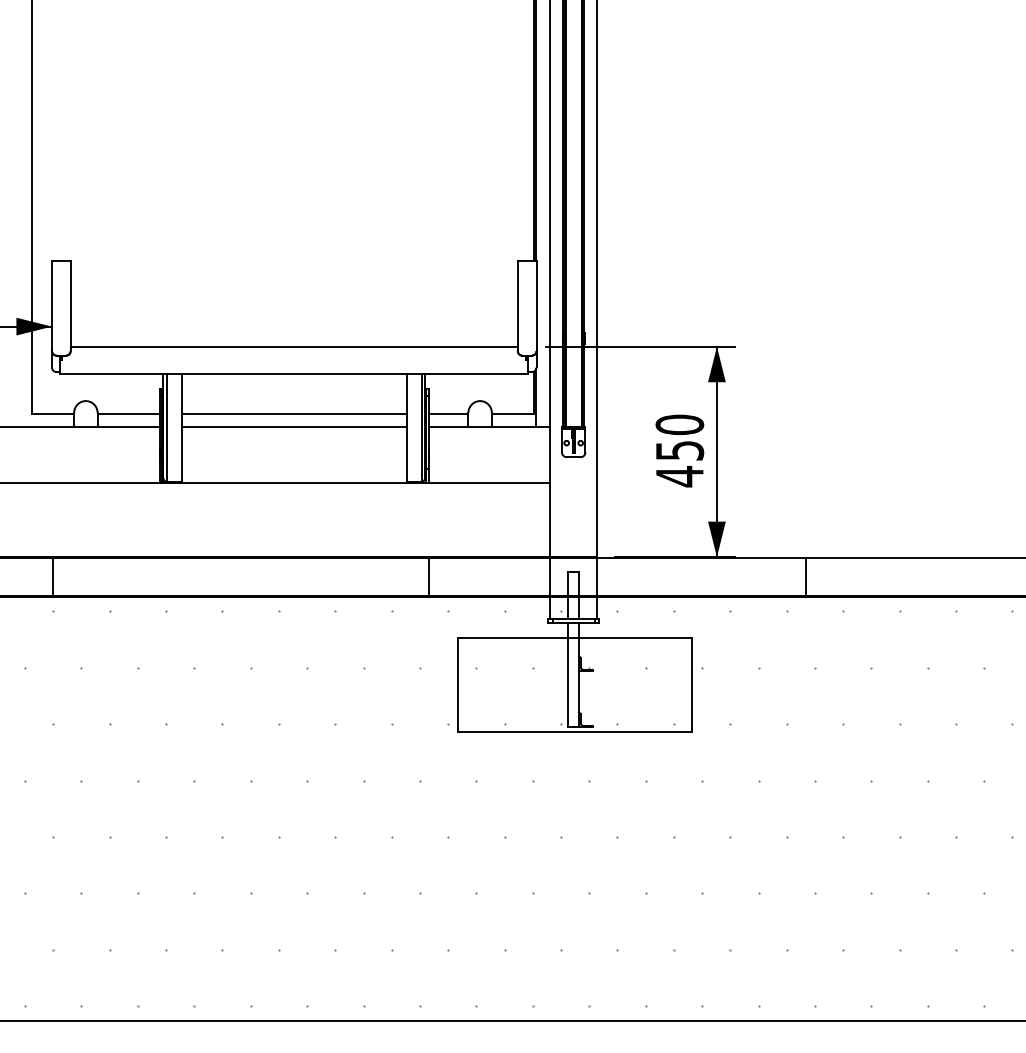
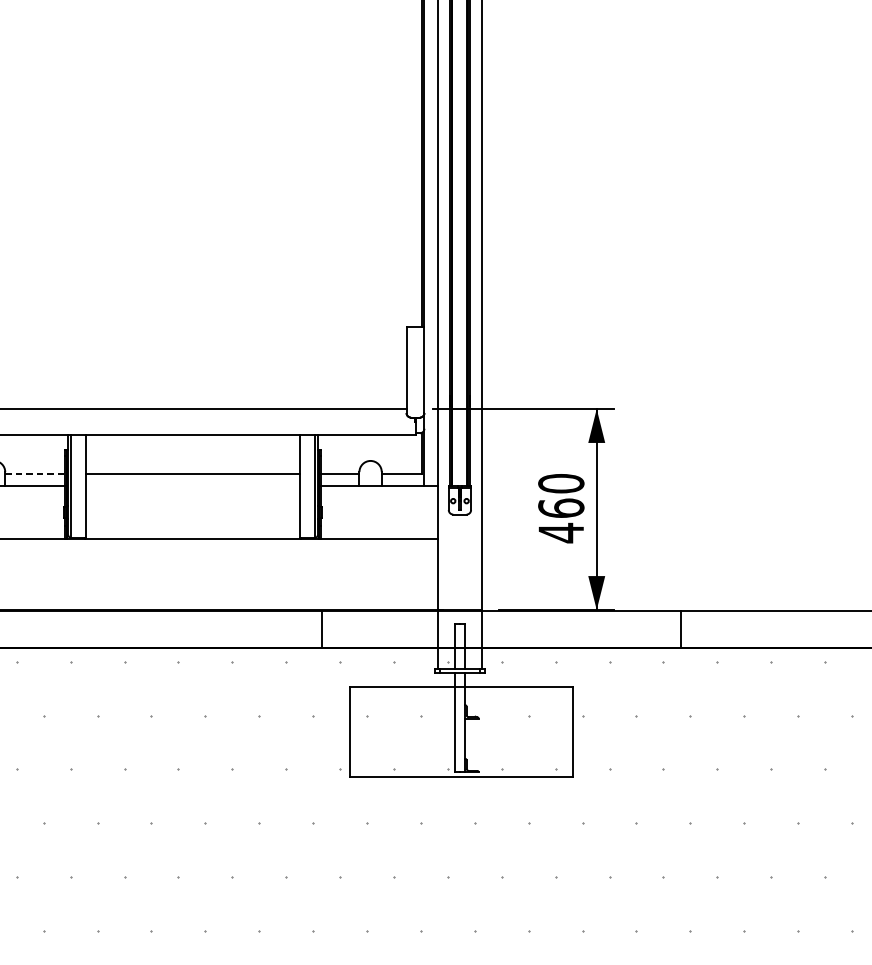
line: (129, 414) -> (35, 473), solid -> dashed
line: (294, 426) -> (193, 485), removed
text: (679, 450) -> (560, 508), 450 -> 460

